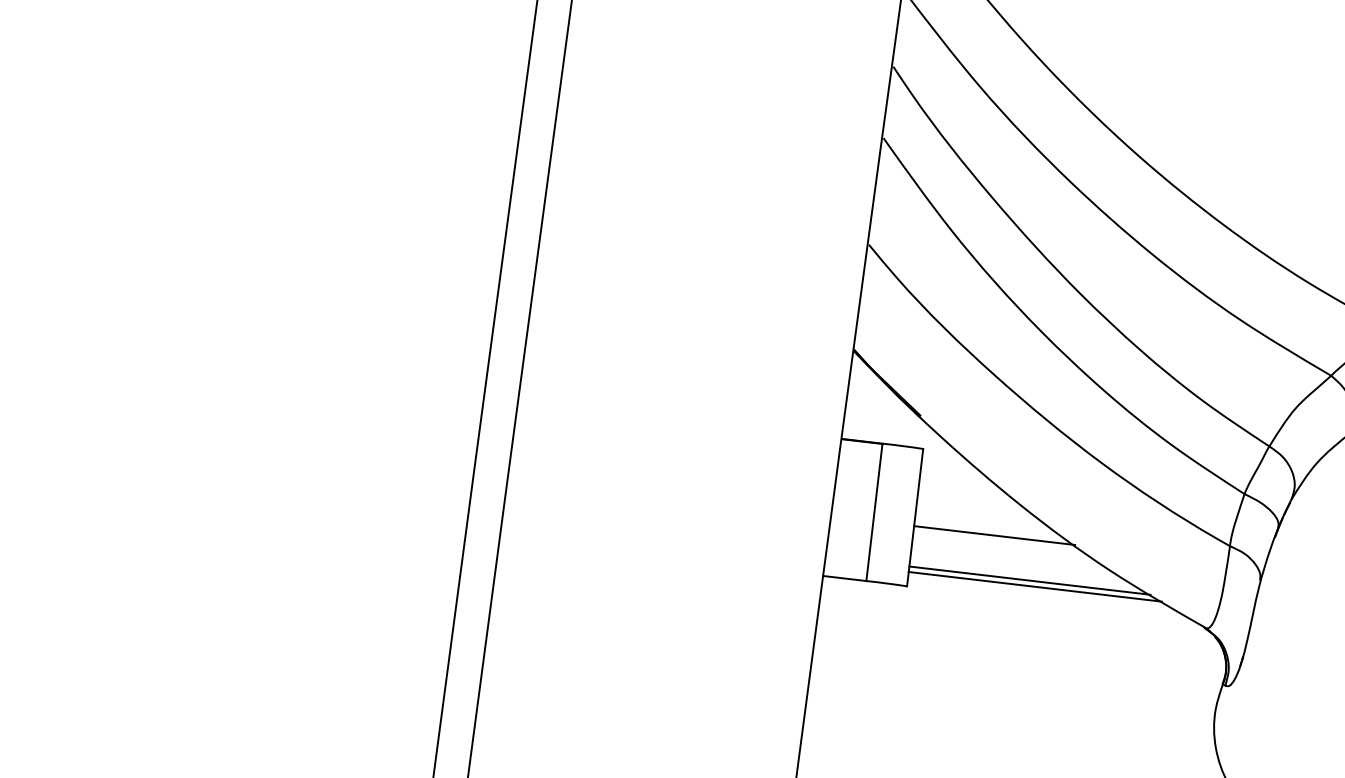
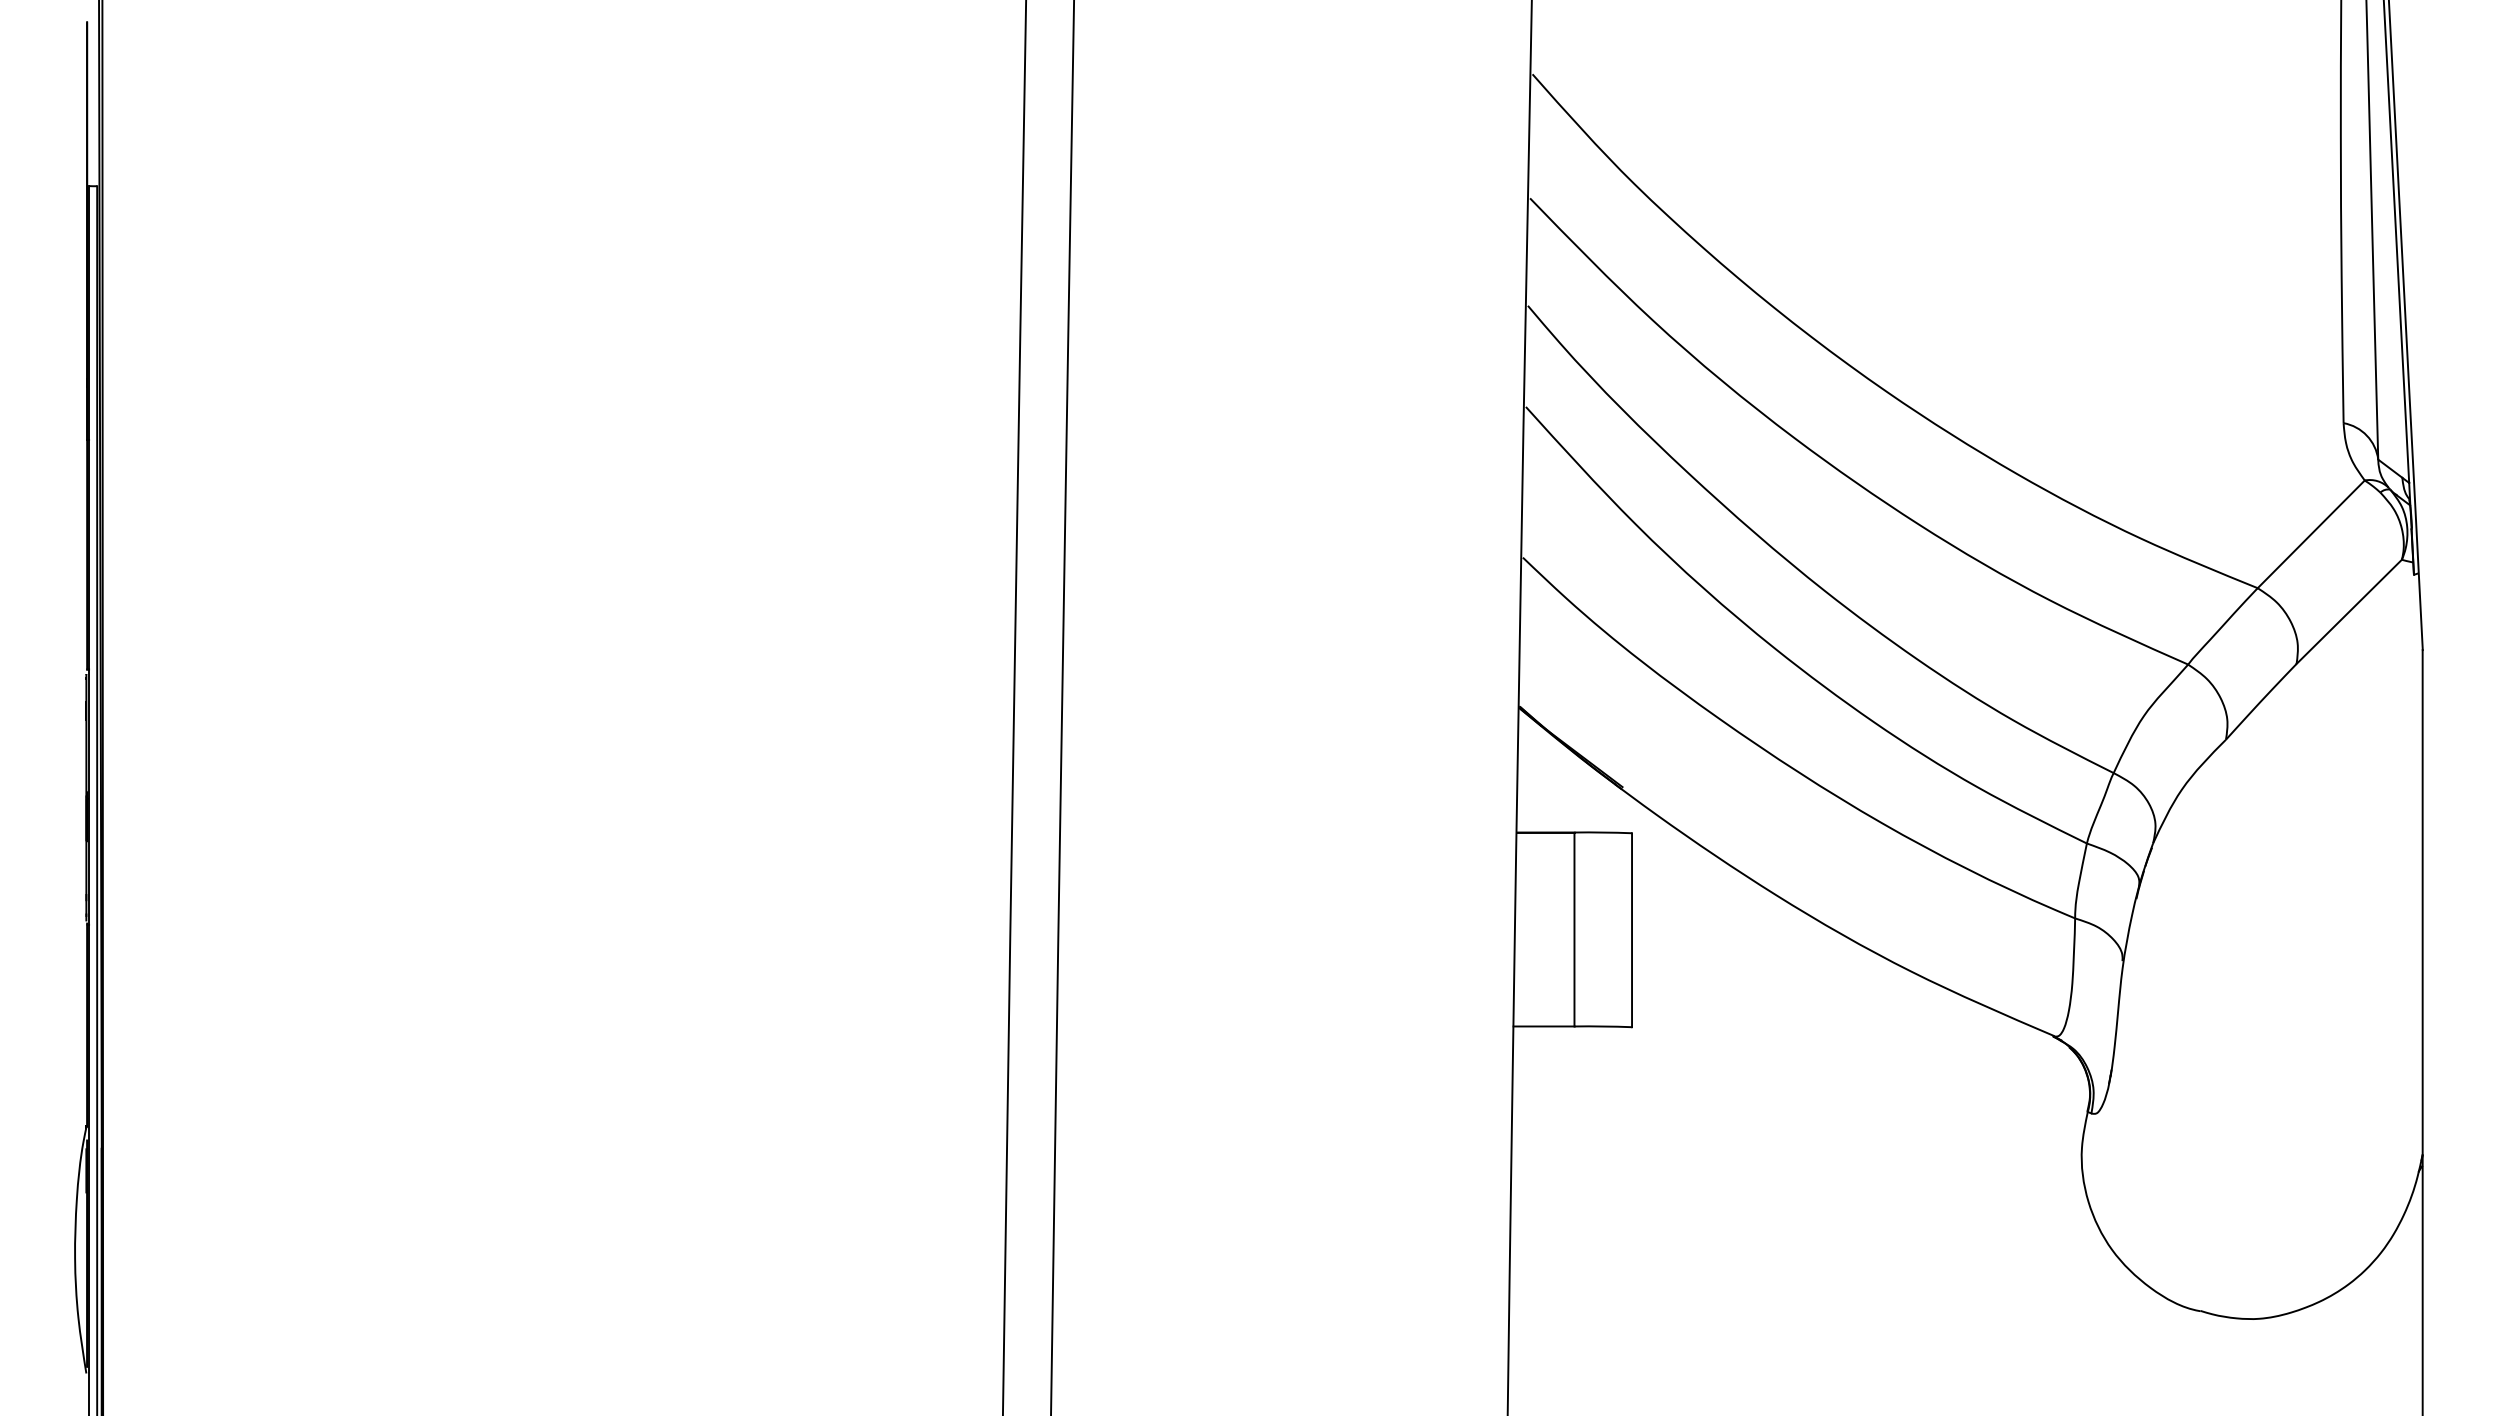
line: (994, 535) -> (1745, 942), removed
line: (1030, 580) -> (1802, 999), removed
line: (1035, 586) -> (1810, 1006), removed

